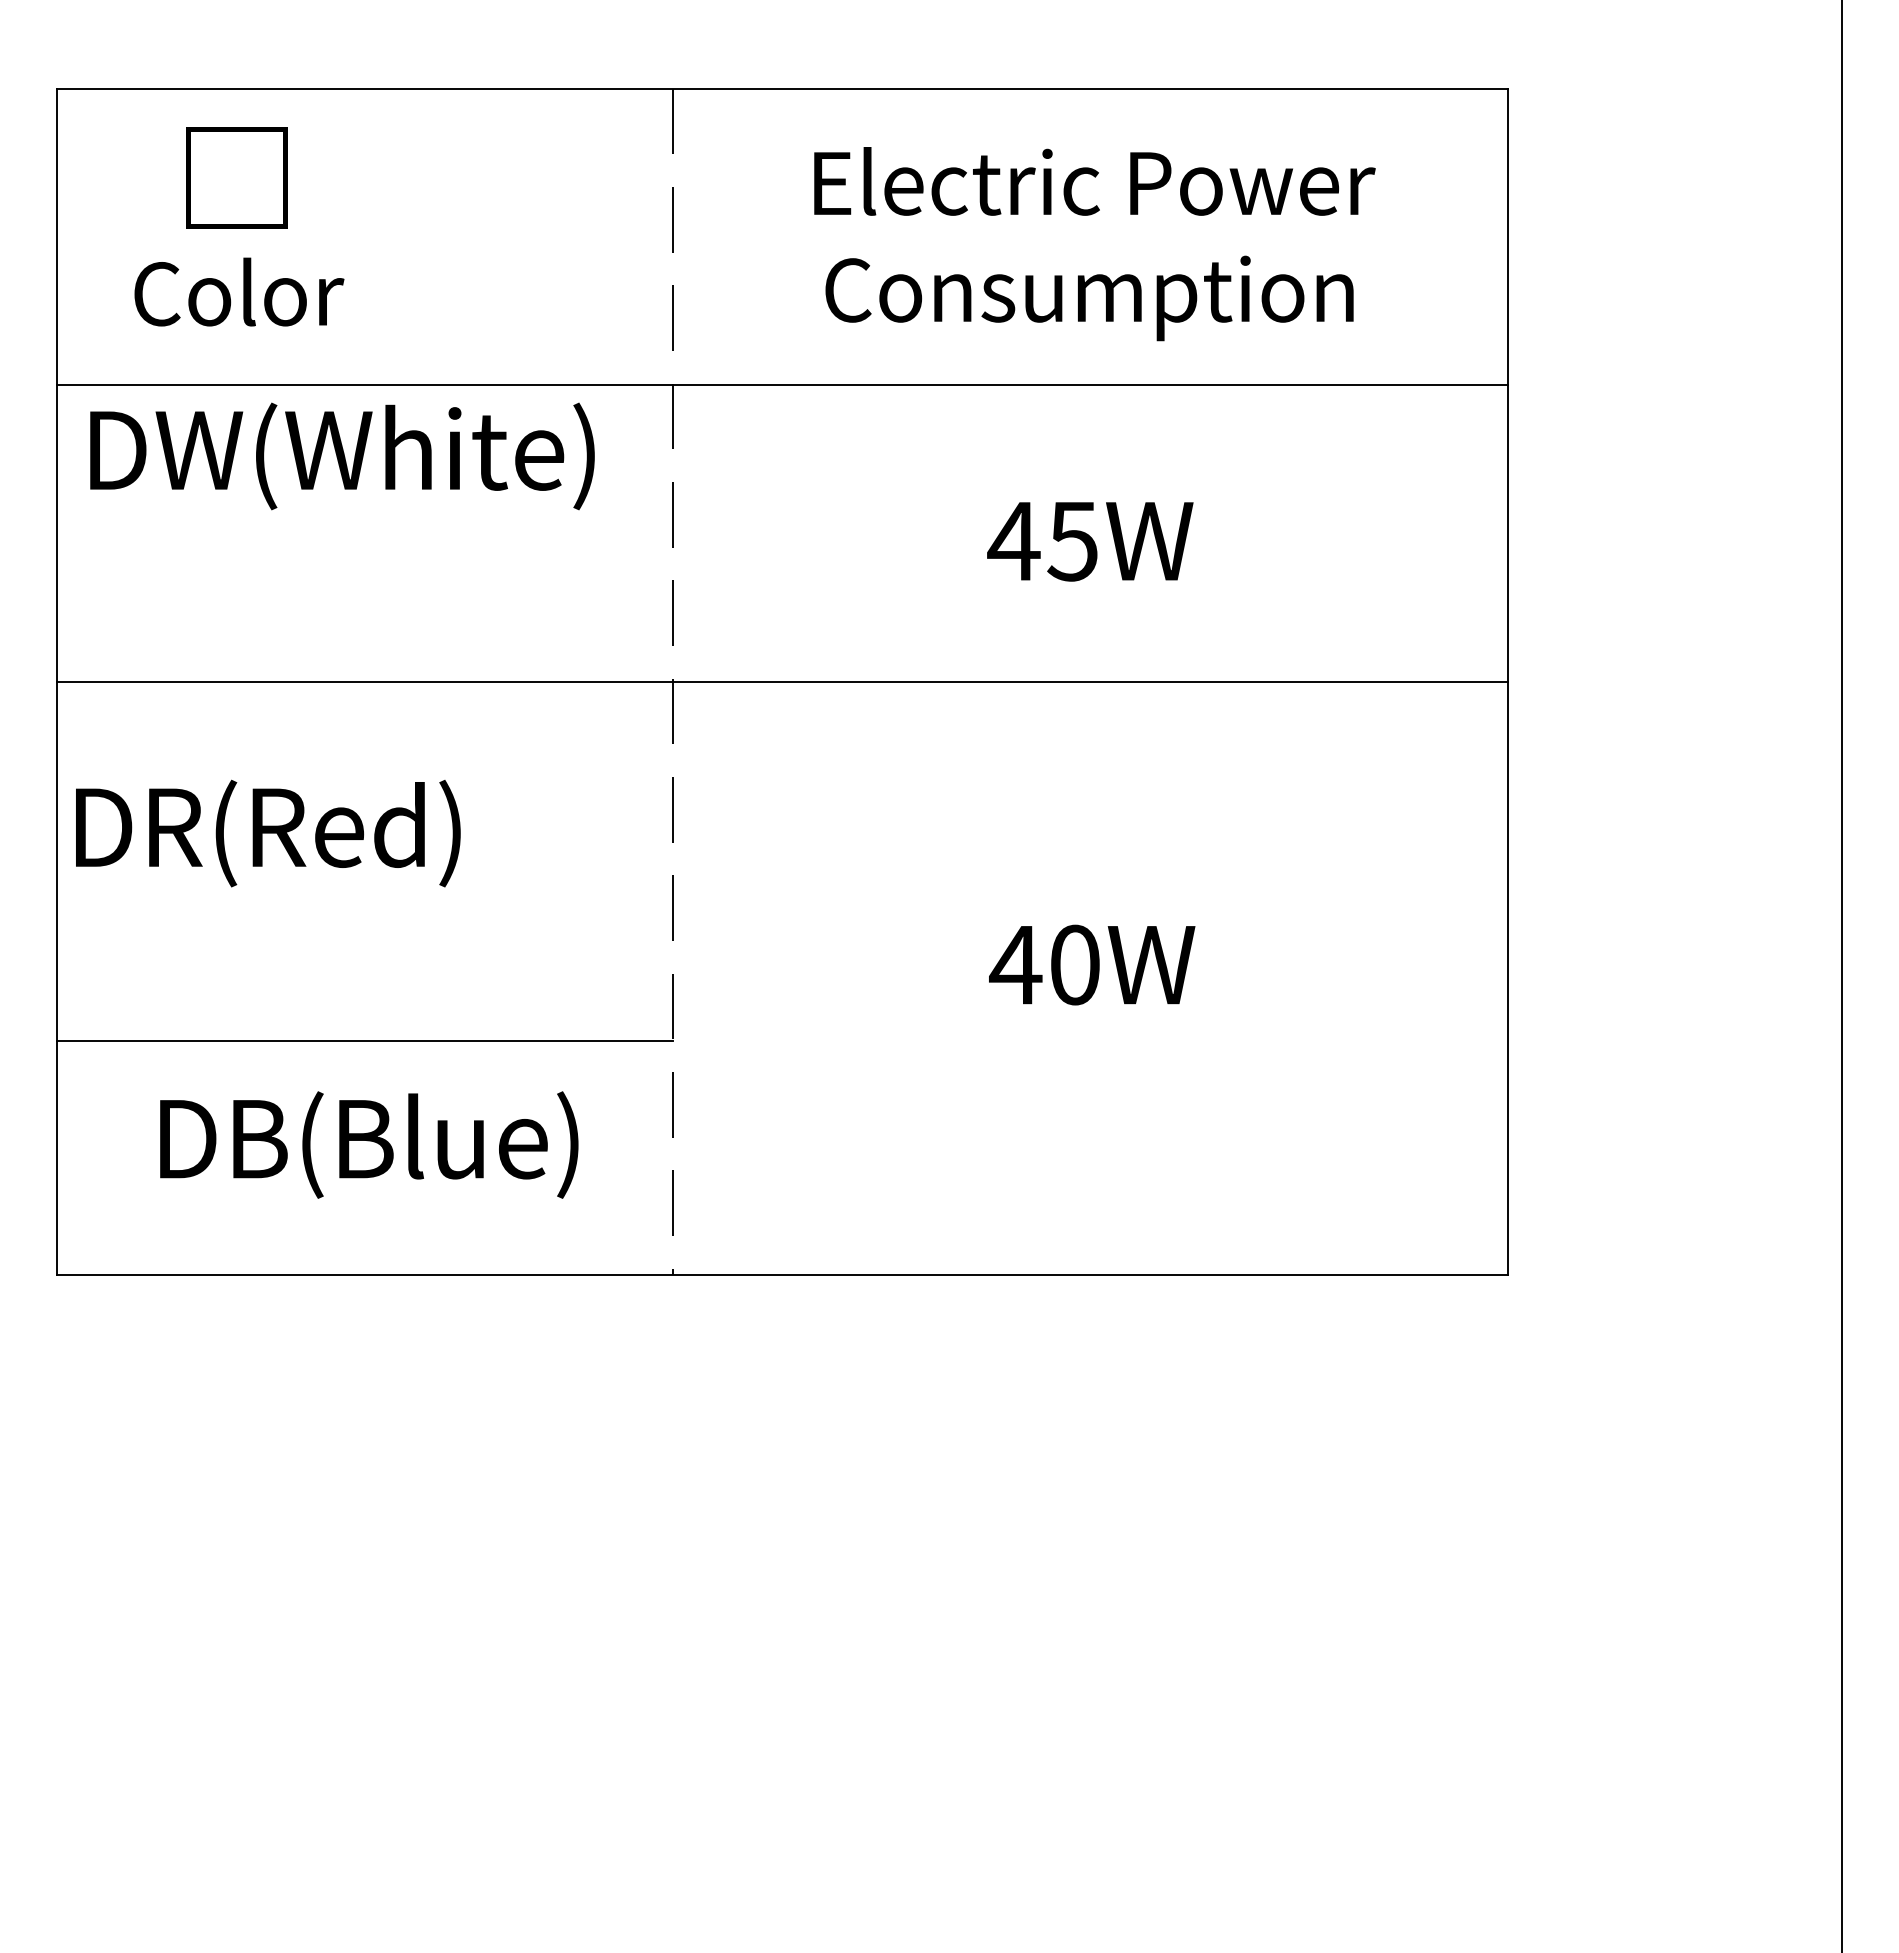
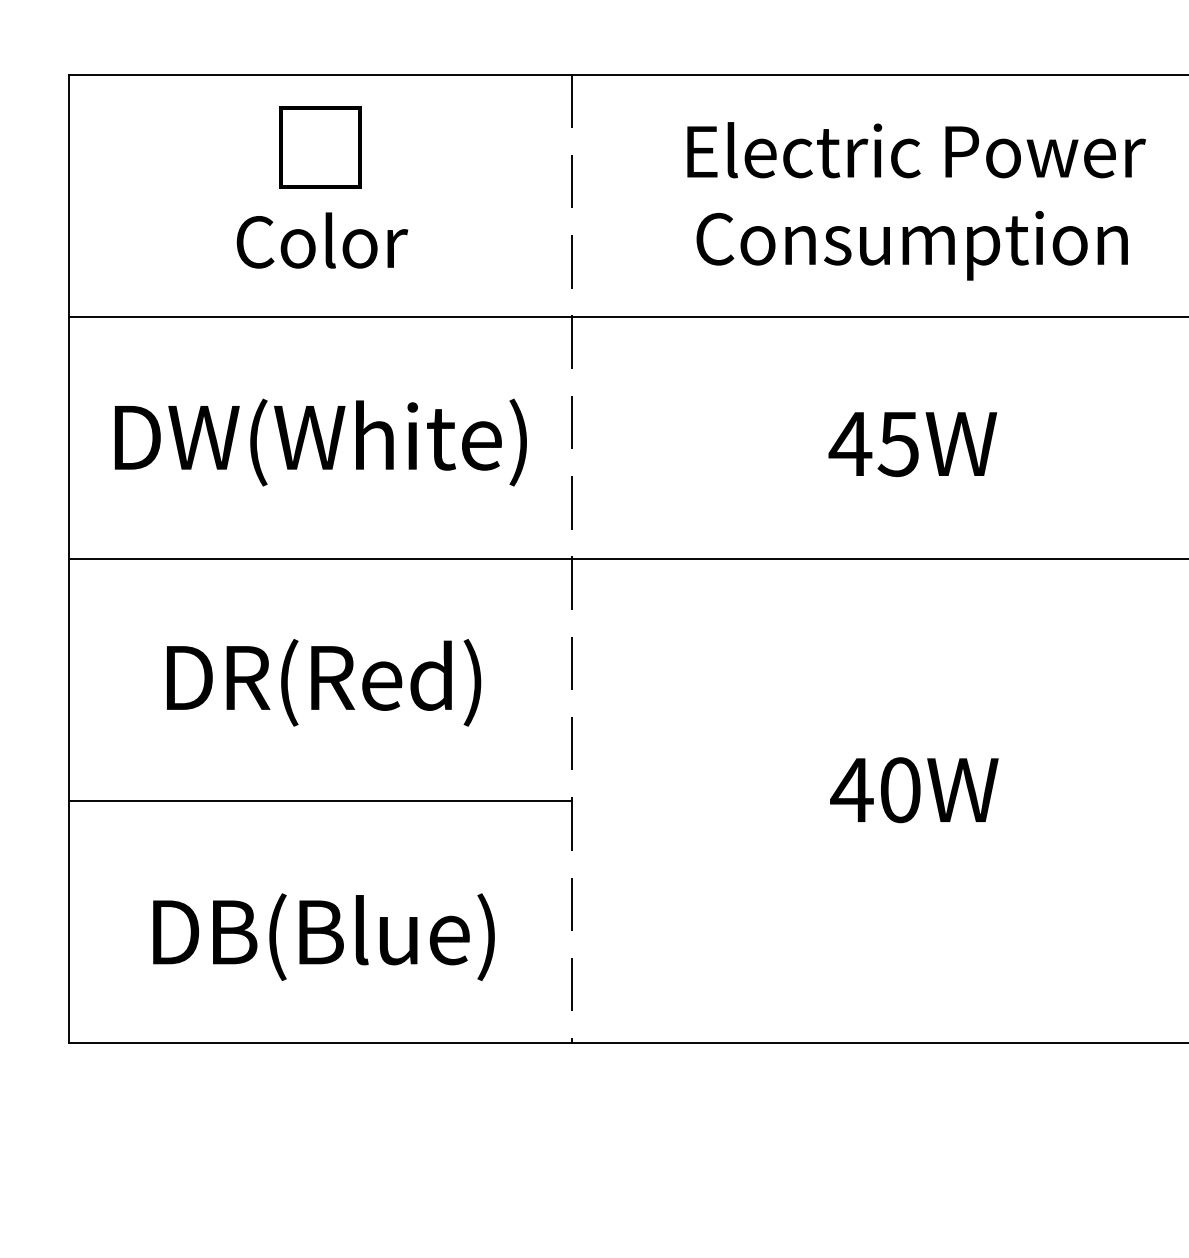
text: (239, 226) -> (322, 187), moved
text: (342, 456) -> (320, 442), moved
text: (268, 833) -> (324, 682), moved
line: (364, 1041) -> (320, 801), moved

